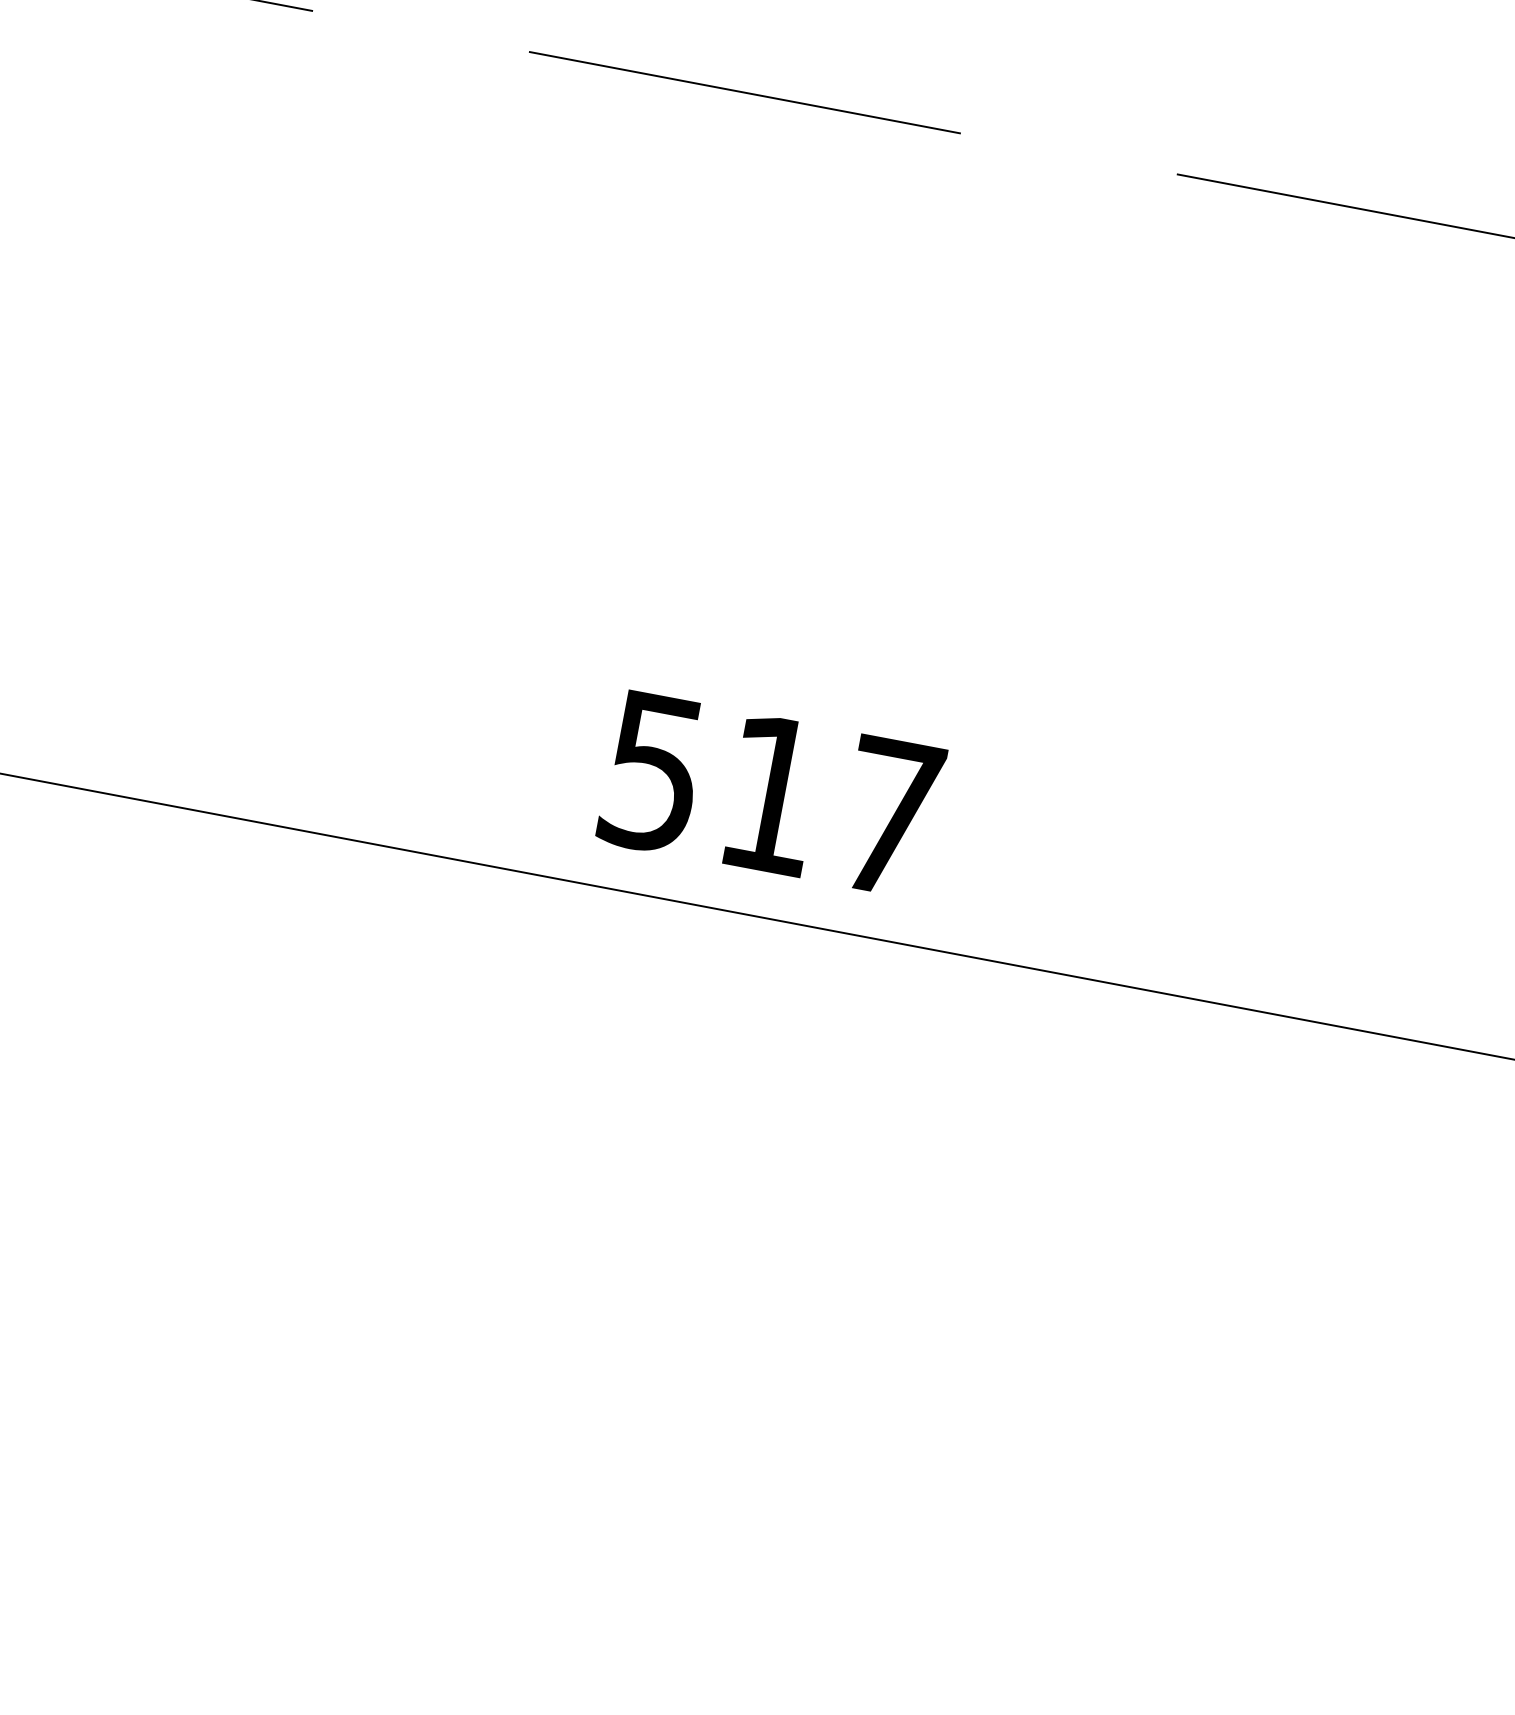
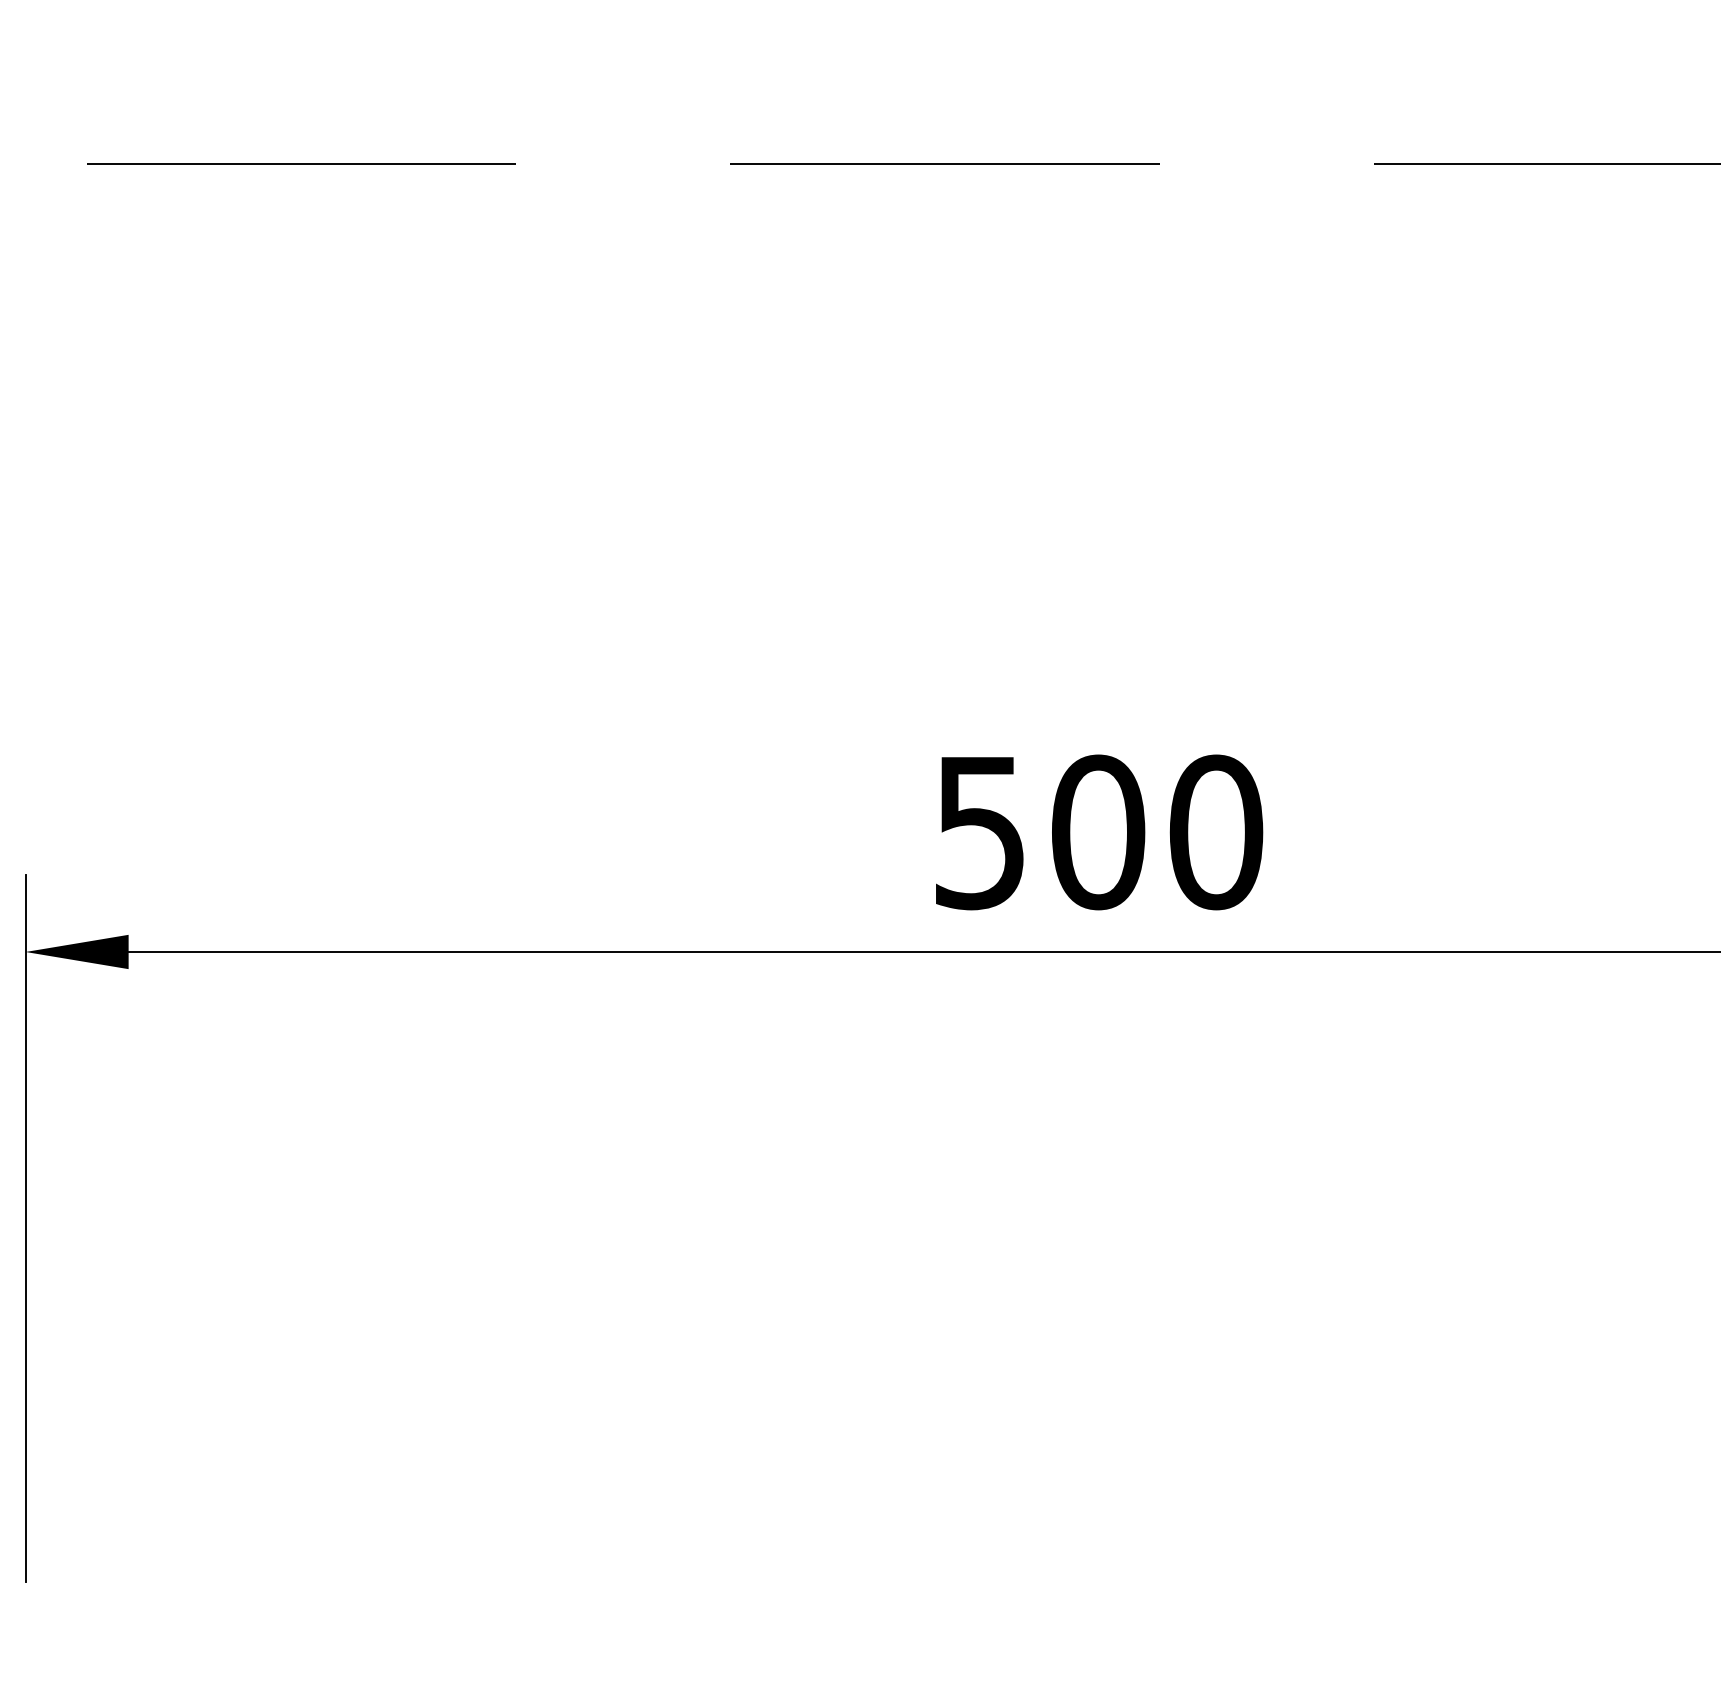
text: (831, 806) -> (1157, 832), 517 -> 500

